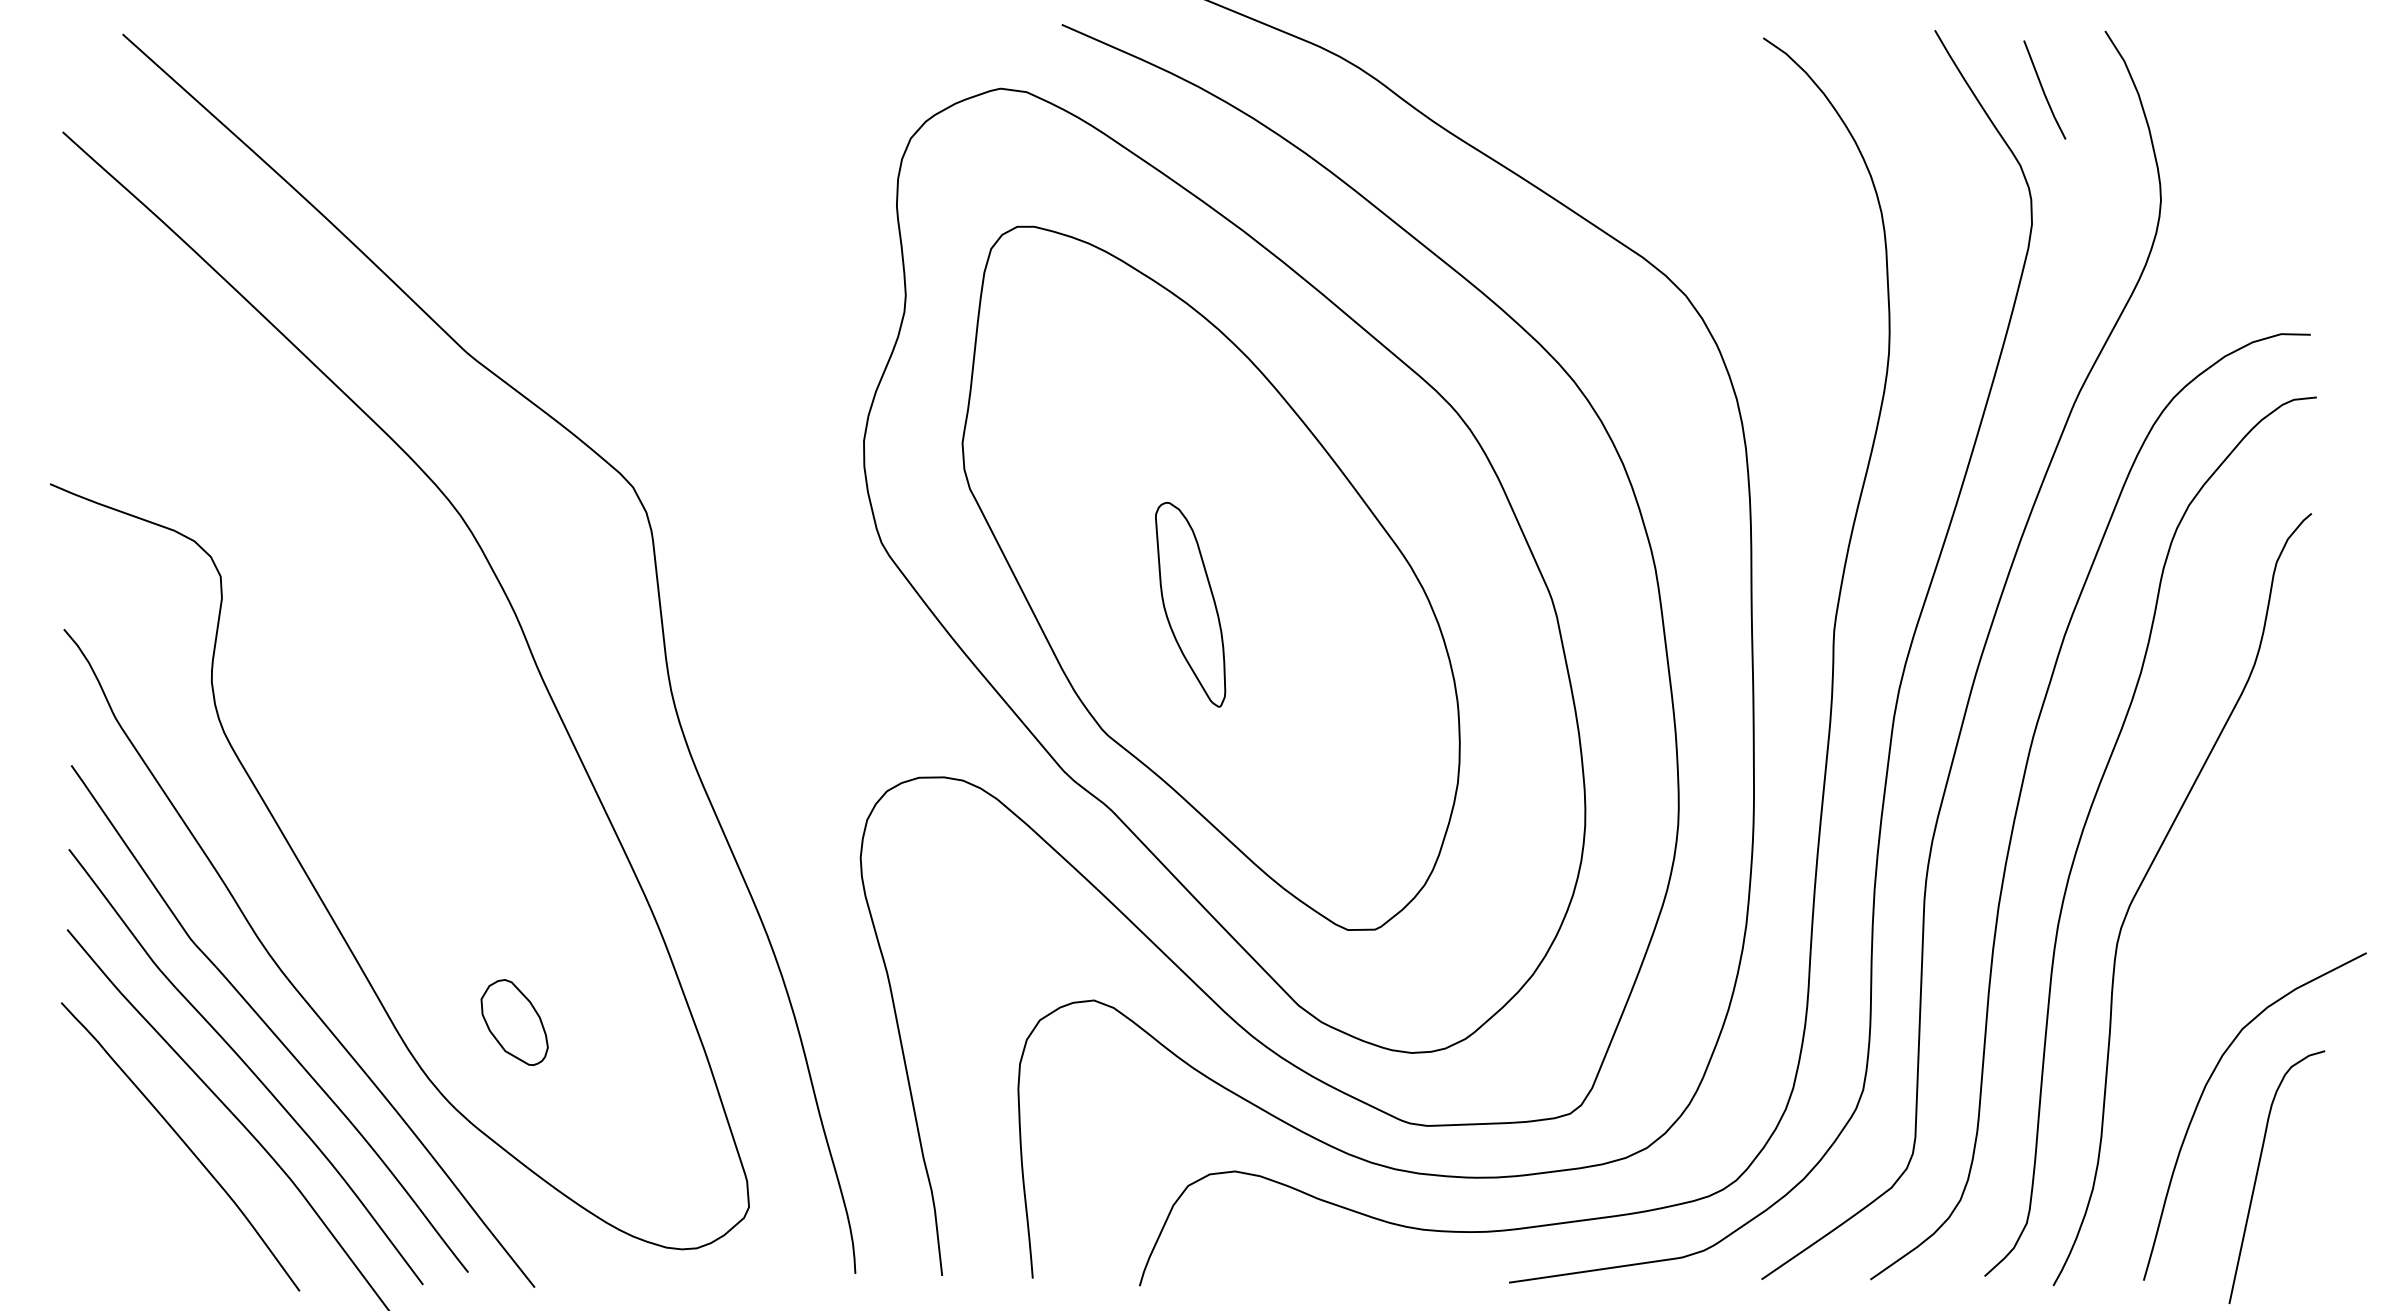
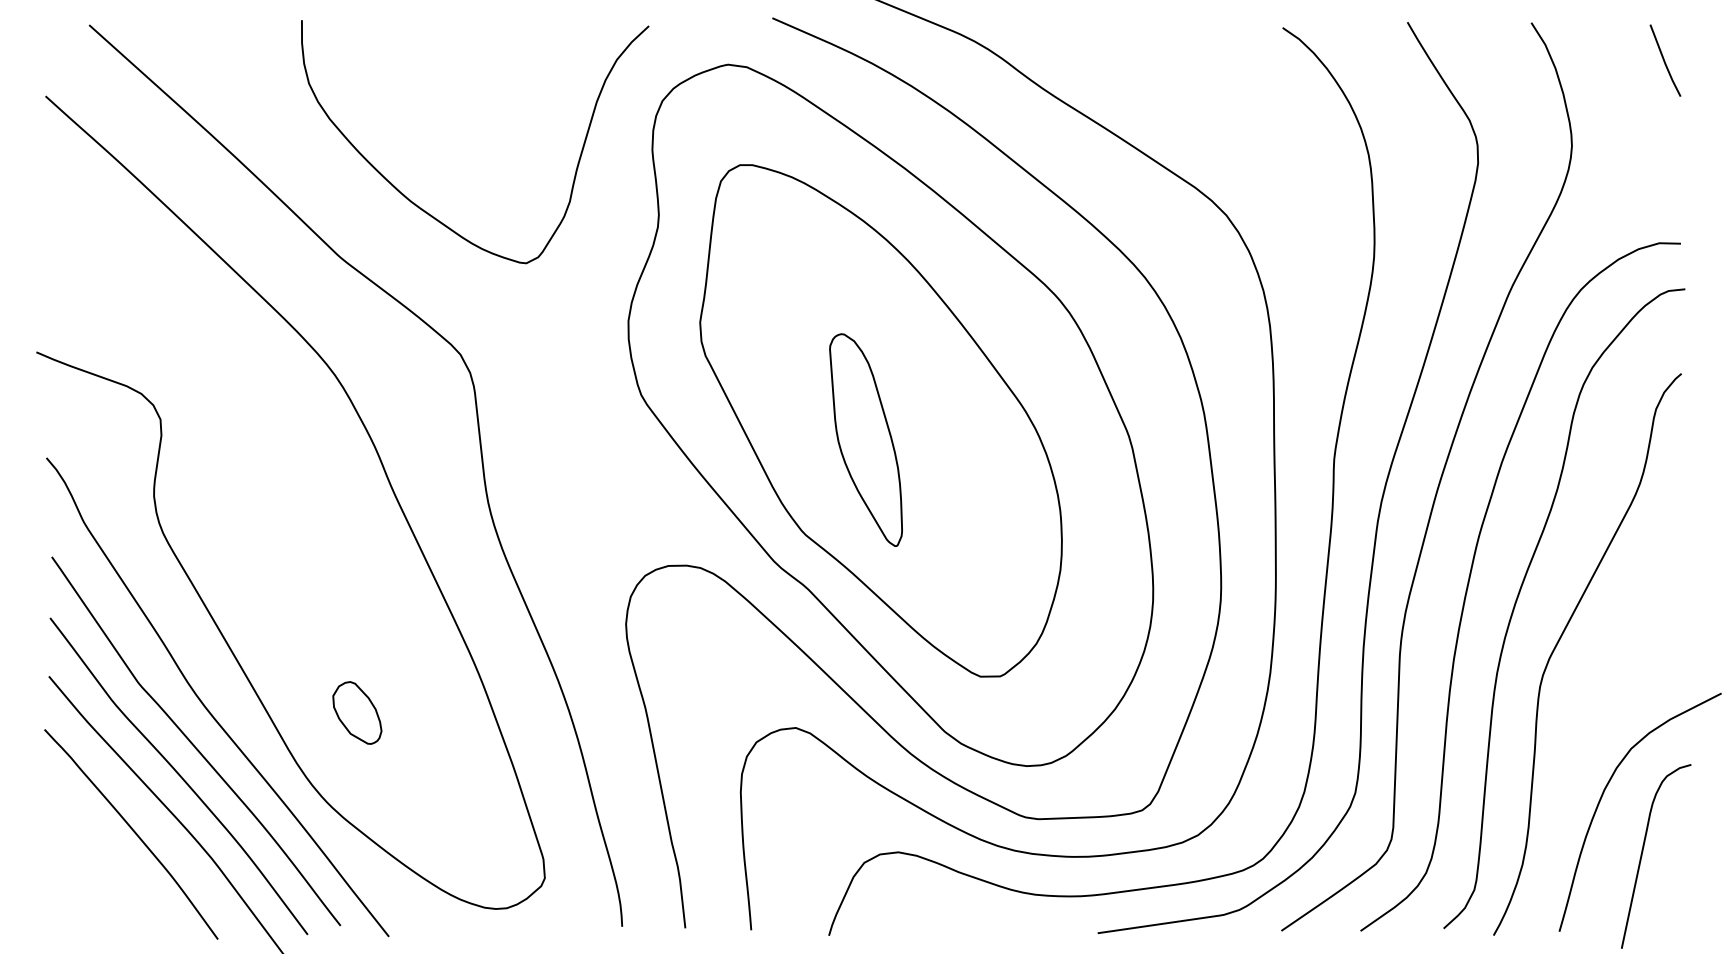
line: (2044, 89) -> (1665, 60), moved
curve: (589, 291) -> (428, 212), added
part: (1189, 603) -> (865, 439), size x1.43
part: (514, 1021) -> (357, 712), moved

